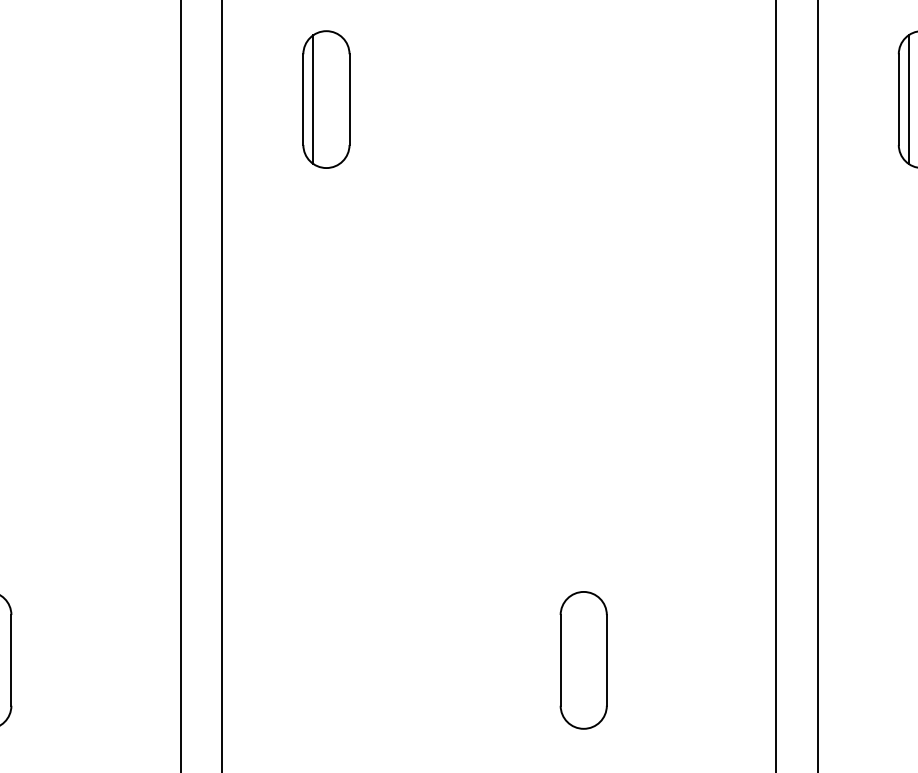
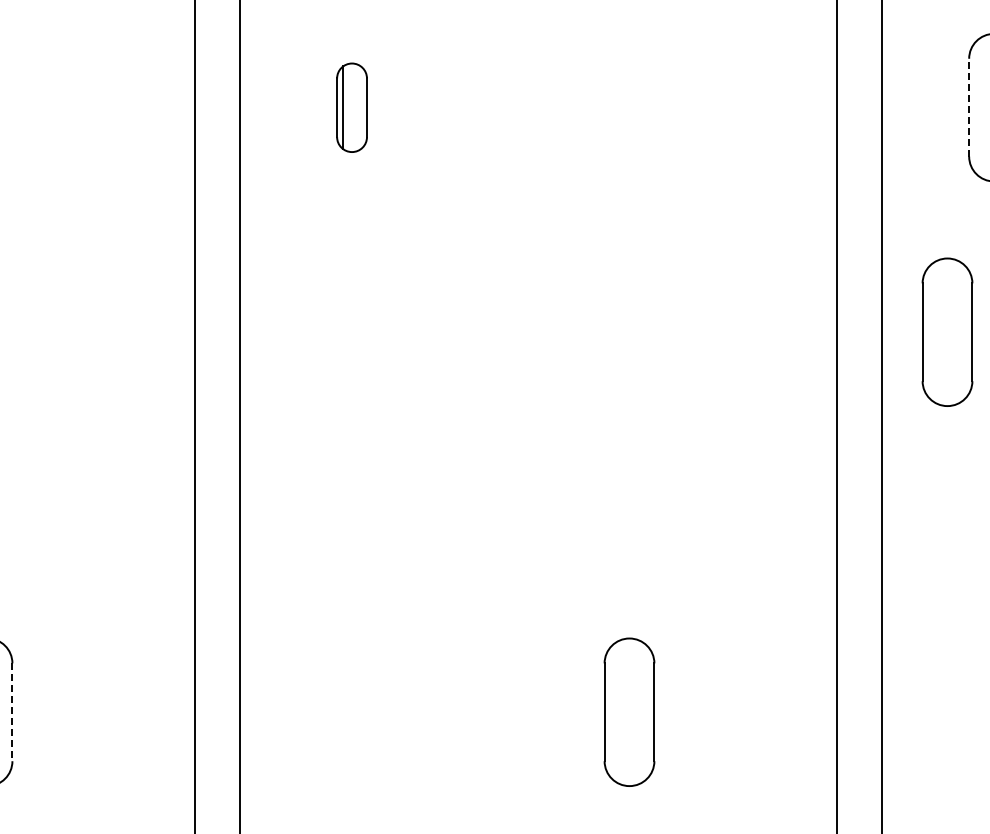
part: (325, 99) -> (351, 107), size x0.6
line: (899, 99) -> (969, 107), solid -> dashed
line: (908, 99) -> (979, 107), removed
part: (878, 307) -> (947, 331), added
line: (11, 660) -> (12, 712), solid -> dashed

